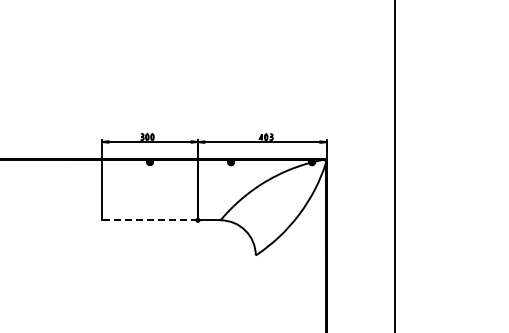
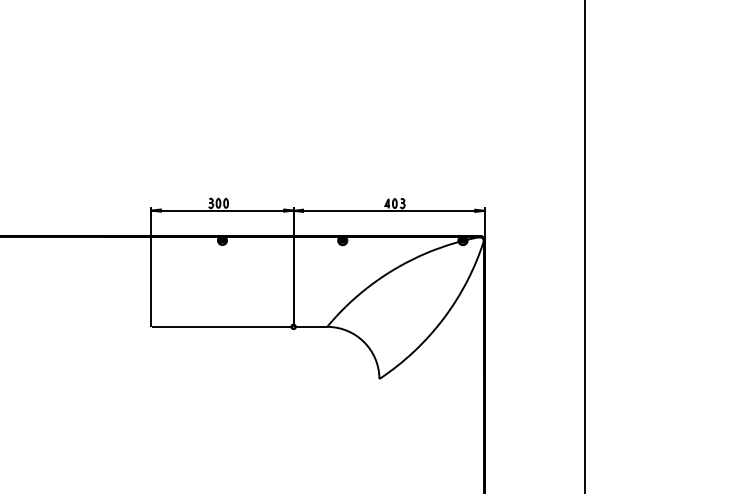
line: (150, 220) -> (223, 327), dashed -> solid

